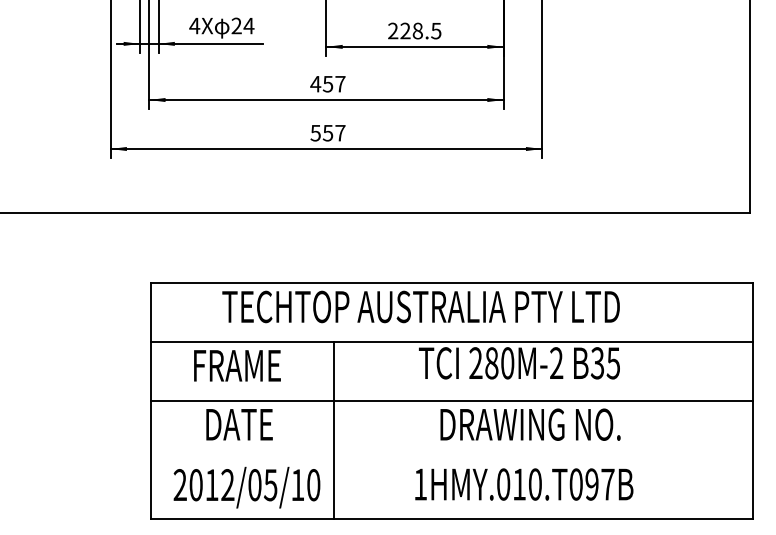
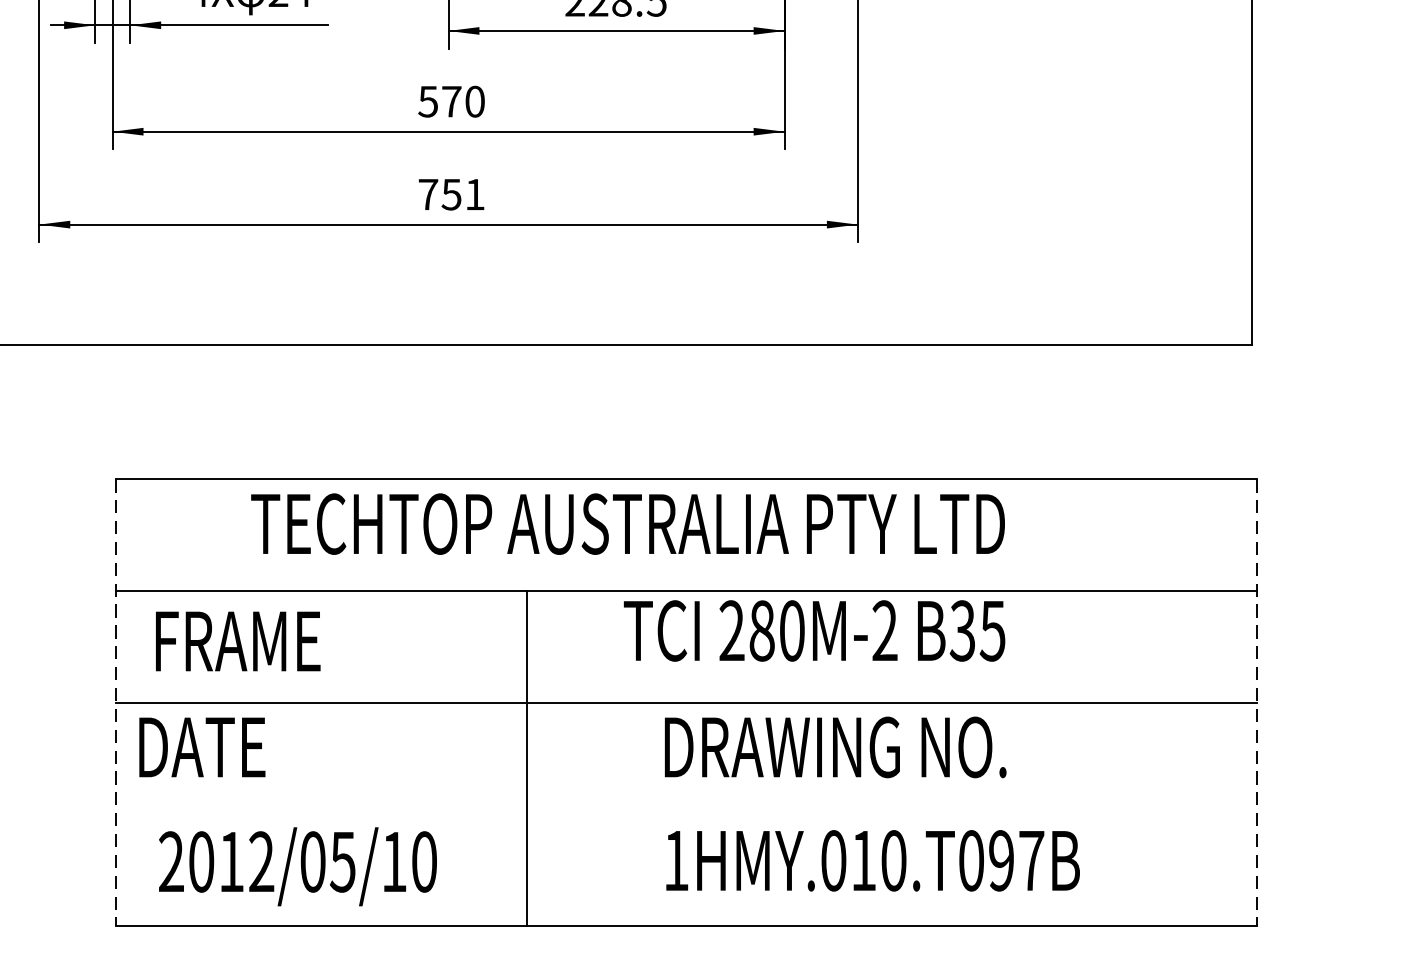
text: (327, 83) -> (450, 100), 457 -> 570
text: (327, 133) -> (450, 195), 557 -> 751
text: (237, 365) -> (238, 640), moved
line: (150, 401) -> (114, 703), solid -> dashed
line: (752, 401) -> (1256, 703), solid -> dashed
text: (239, 424) -> (202, 746), moved
line: (334, 430) -> (528, 758), moved
text: (524, 484) -> (873, 860), moved

